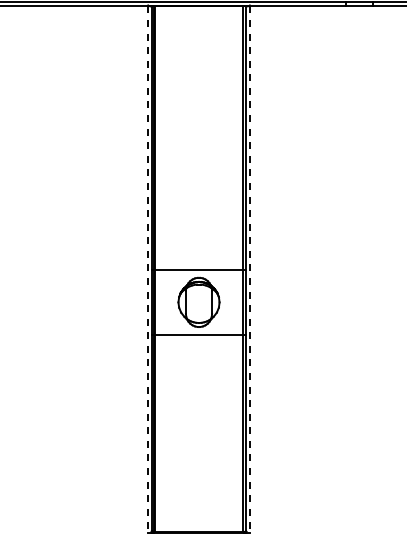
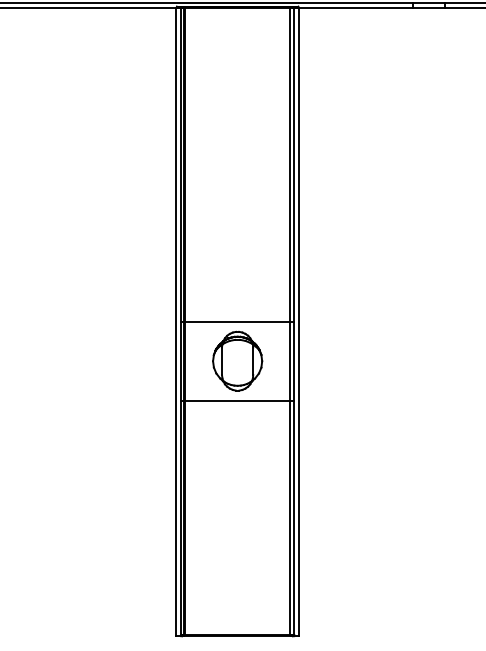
line: (147, 270) -> (176, 323), dashed -> solid
line: (250, 270) -> (299, 323), dashed -> solid

